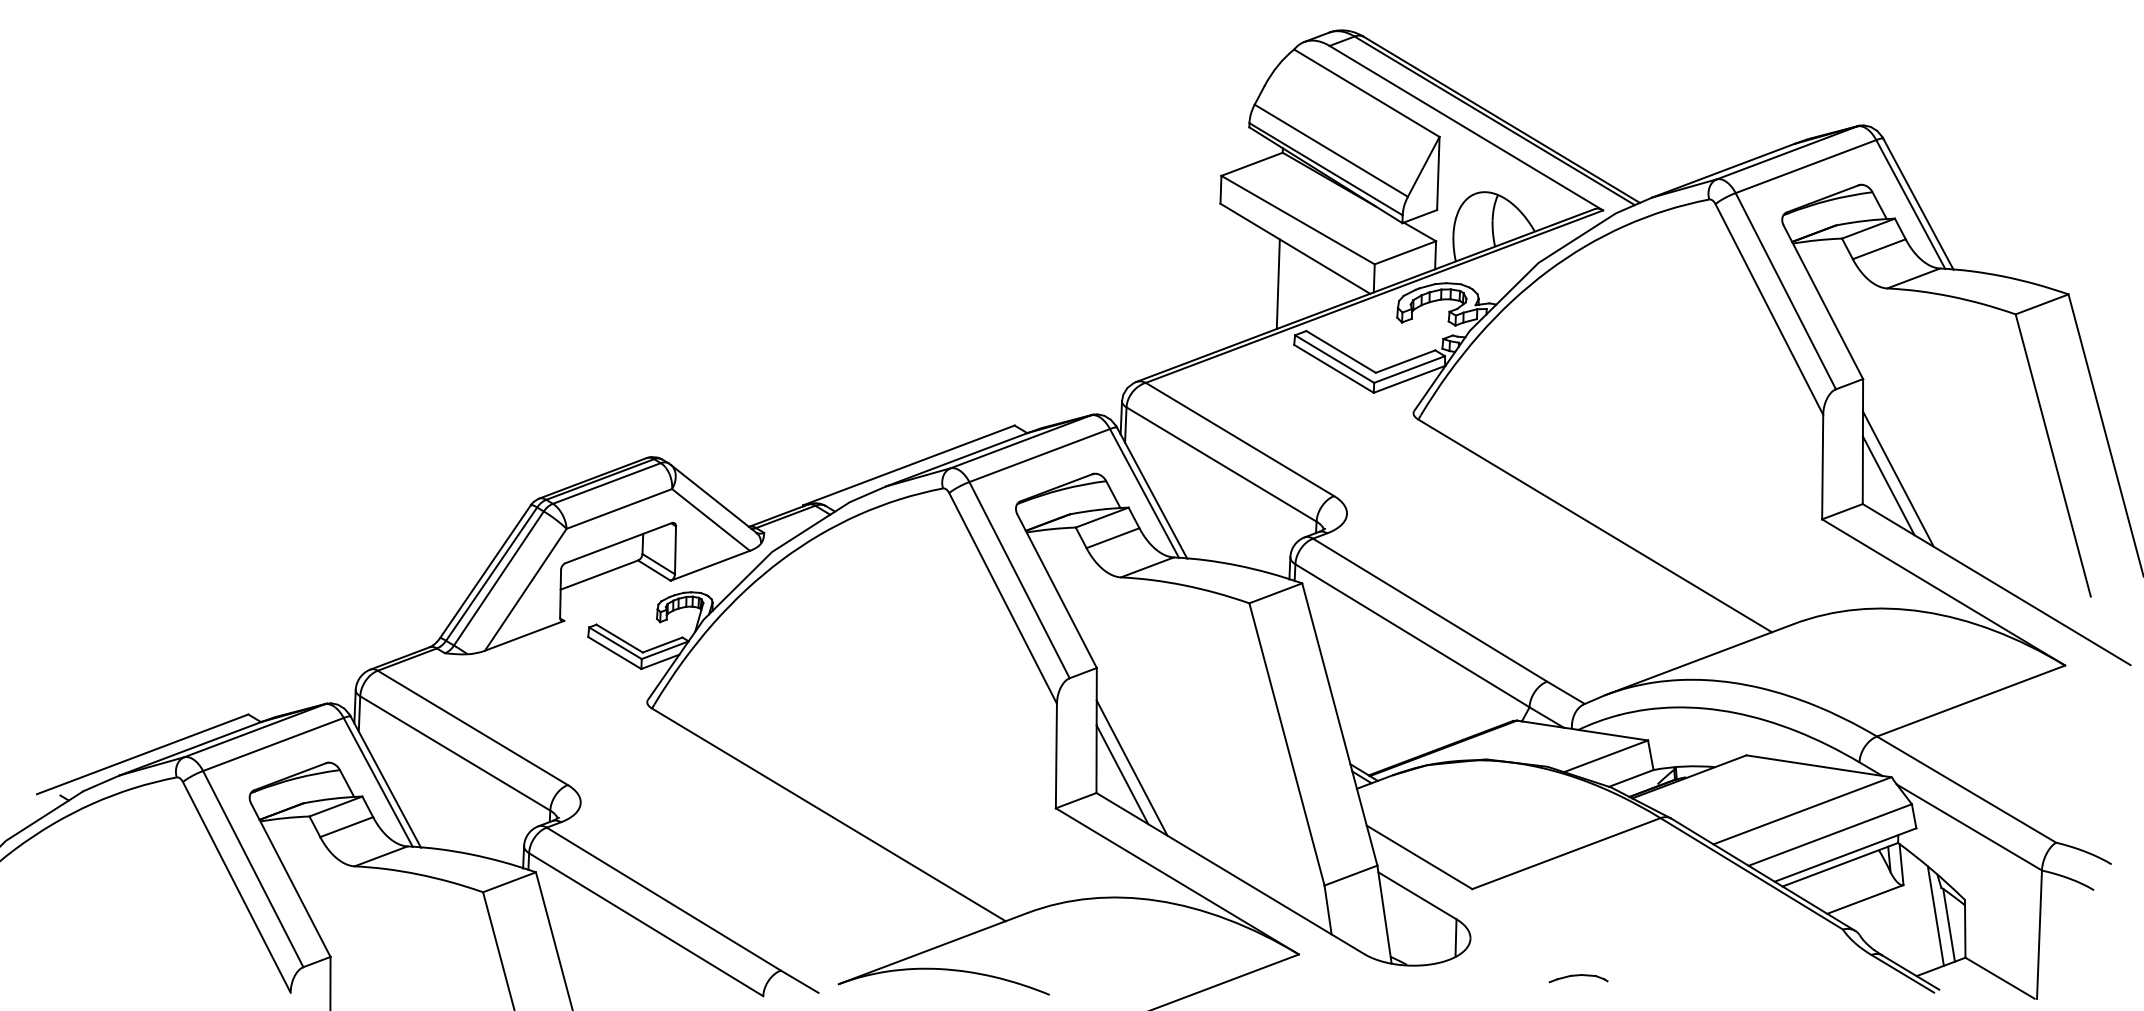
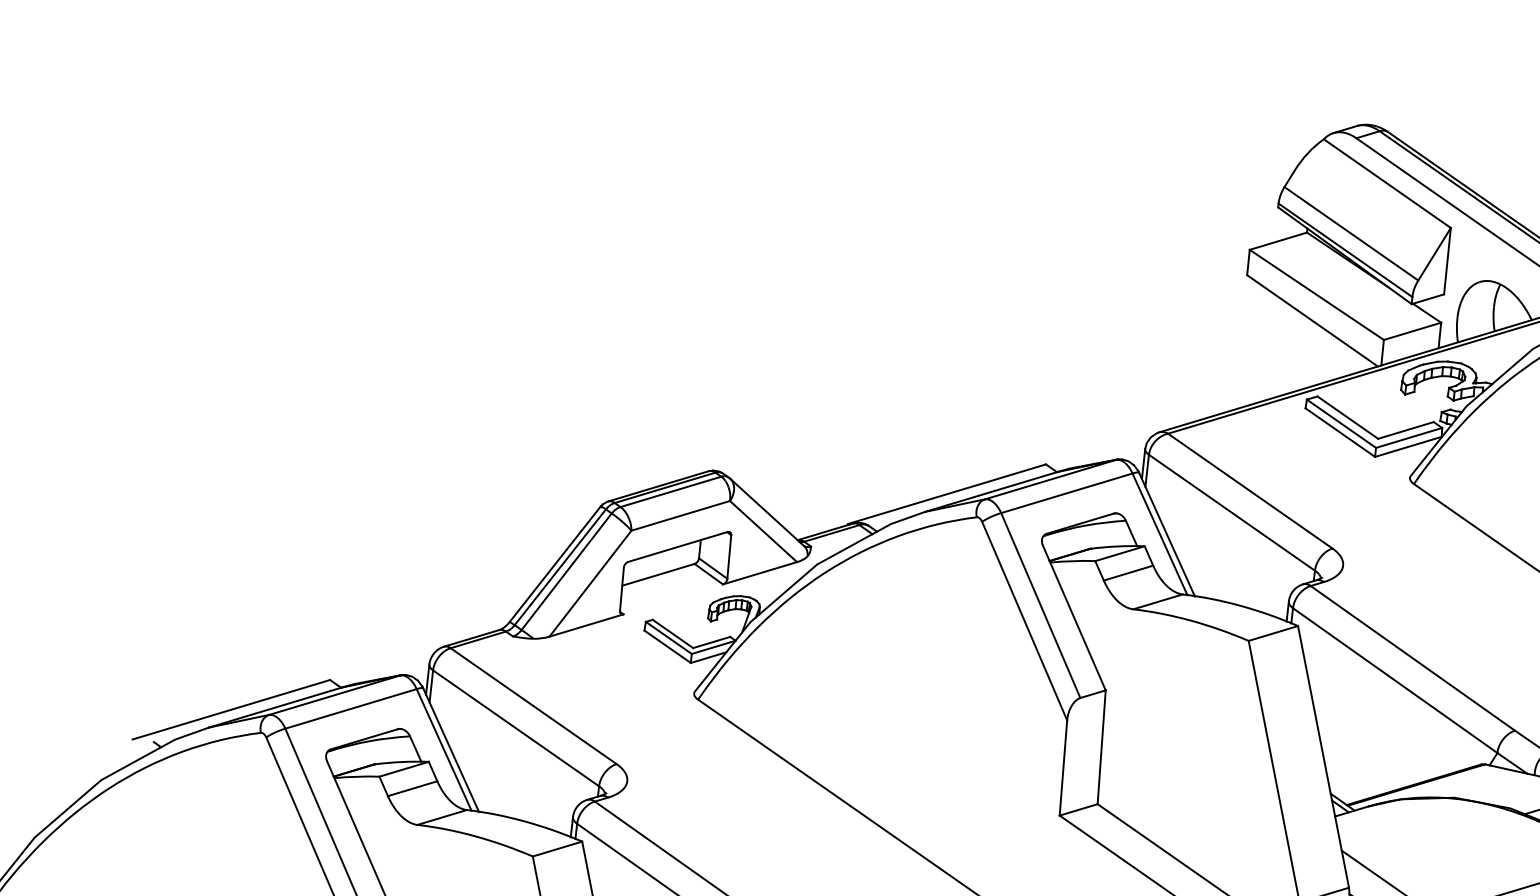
line: (1277, 284) -> (1294, 352), removed
line: (1131, 767) -> (1131, 783), removed
line: (1122, 774) -> (1122, 788), removed

